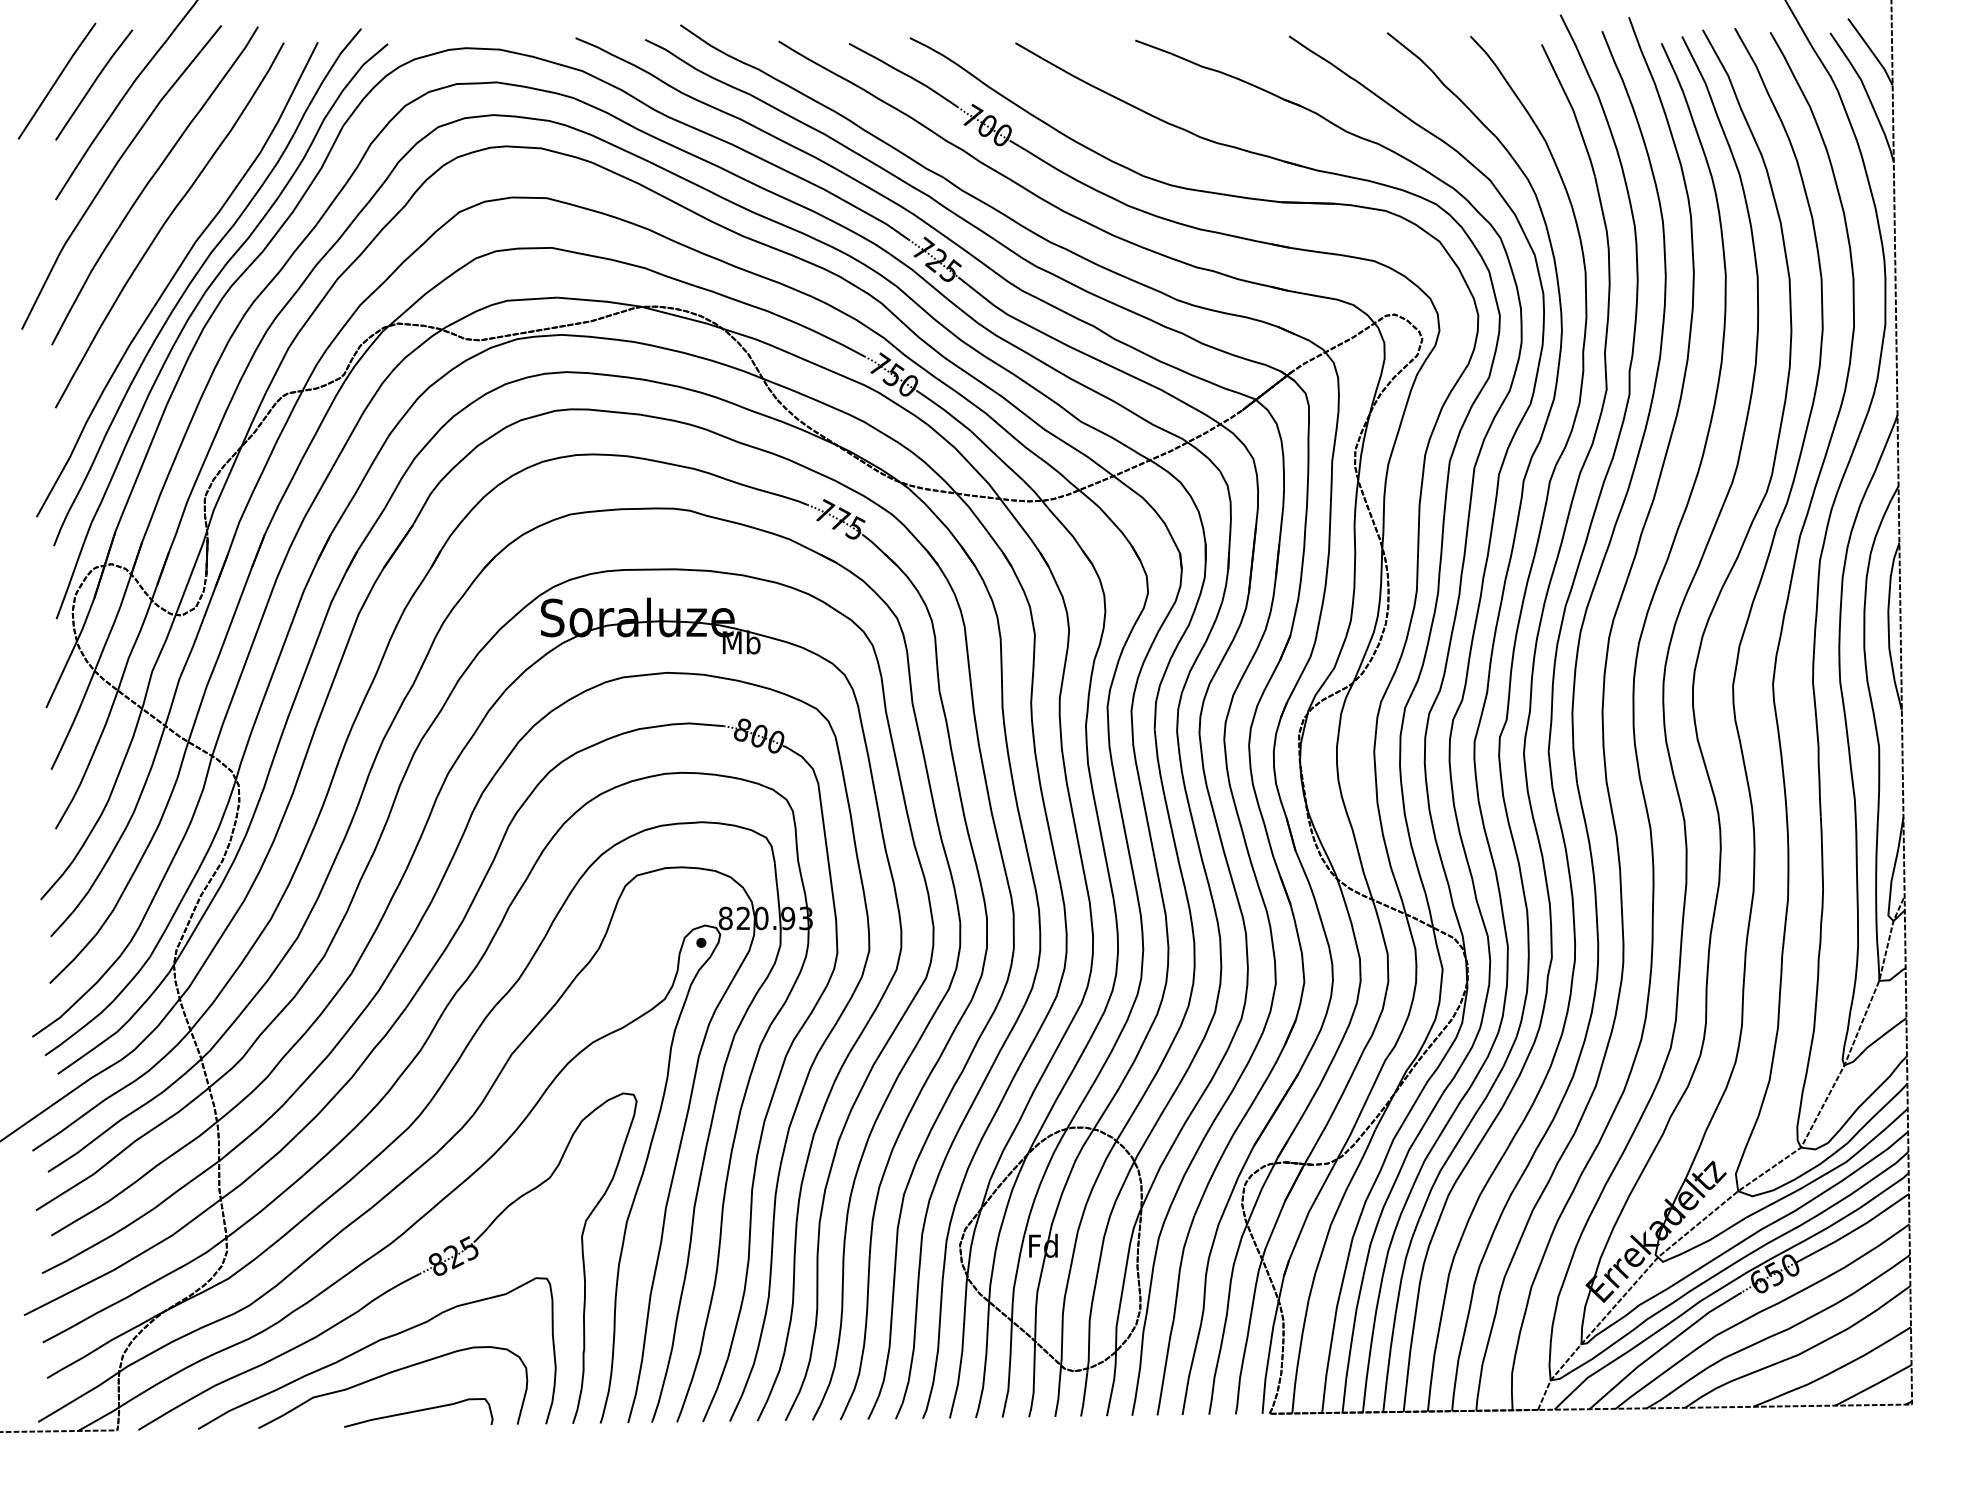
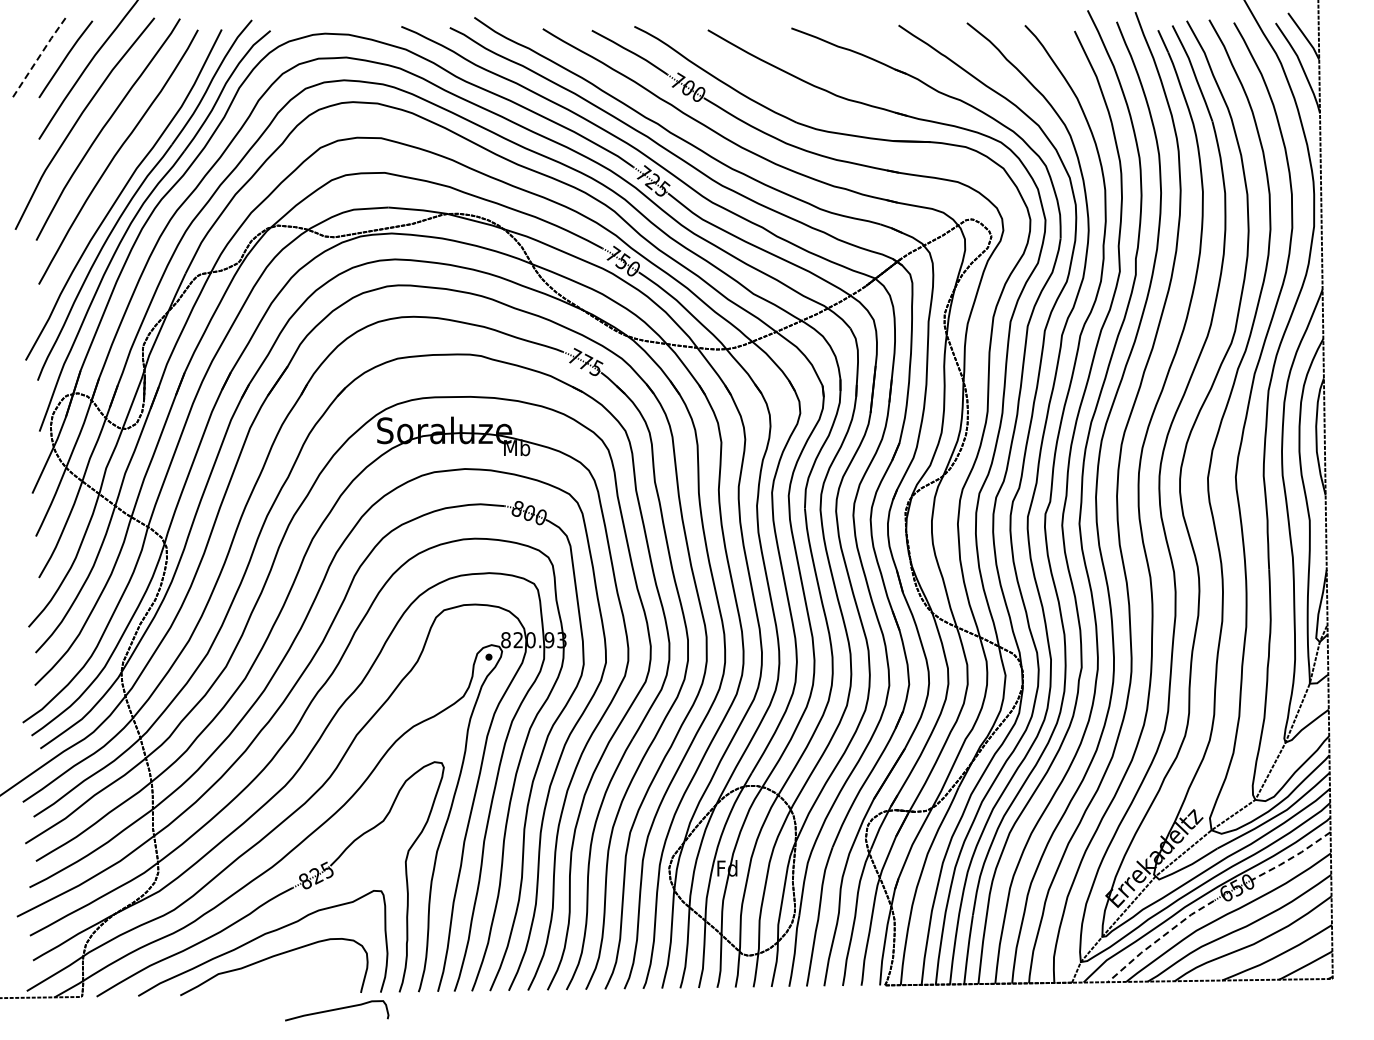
line: (57, 79) -> (40, 55), solid -> dashed
line: (1854, 1230) -> (1292, 857), solid -> dashed
line: (1663, 1347) -> (1159, 939), solid -> dashed
curve: (419, 1412) -> (337, 1010), moved

